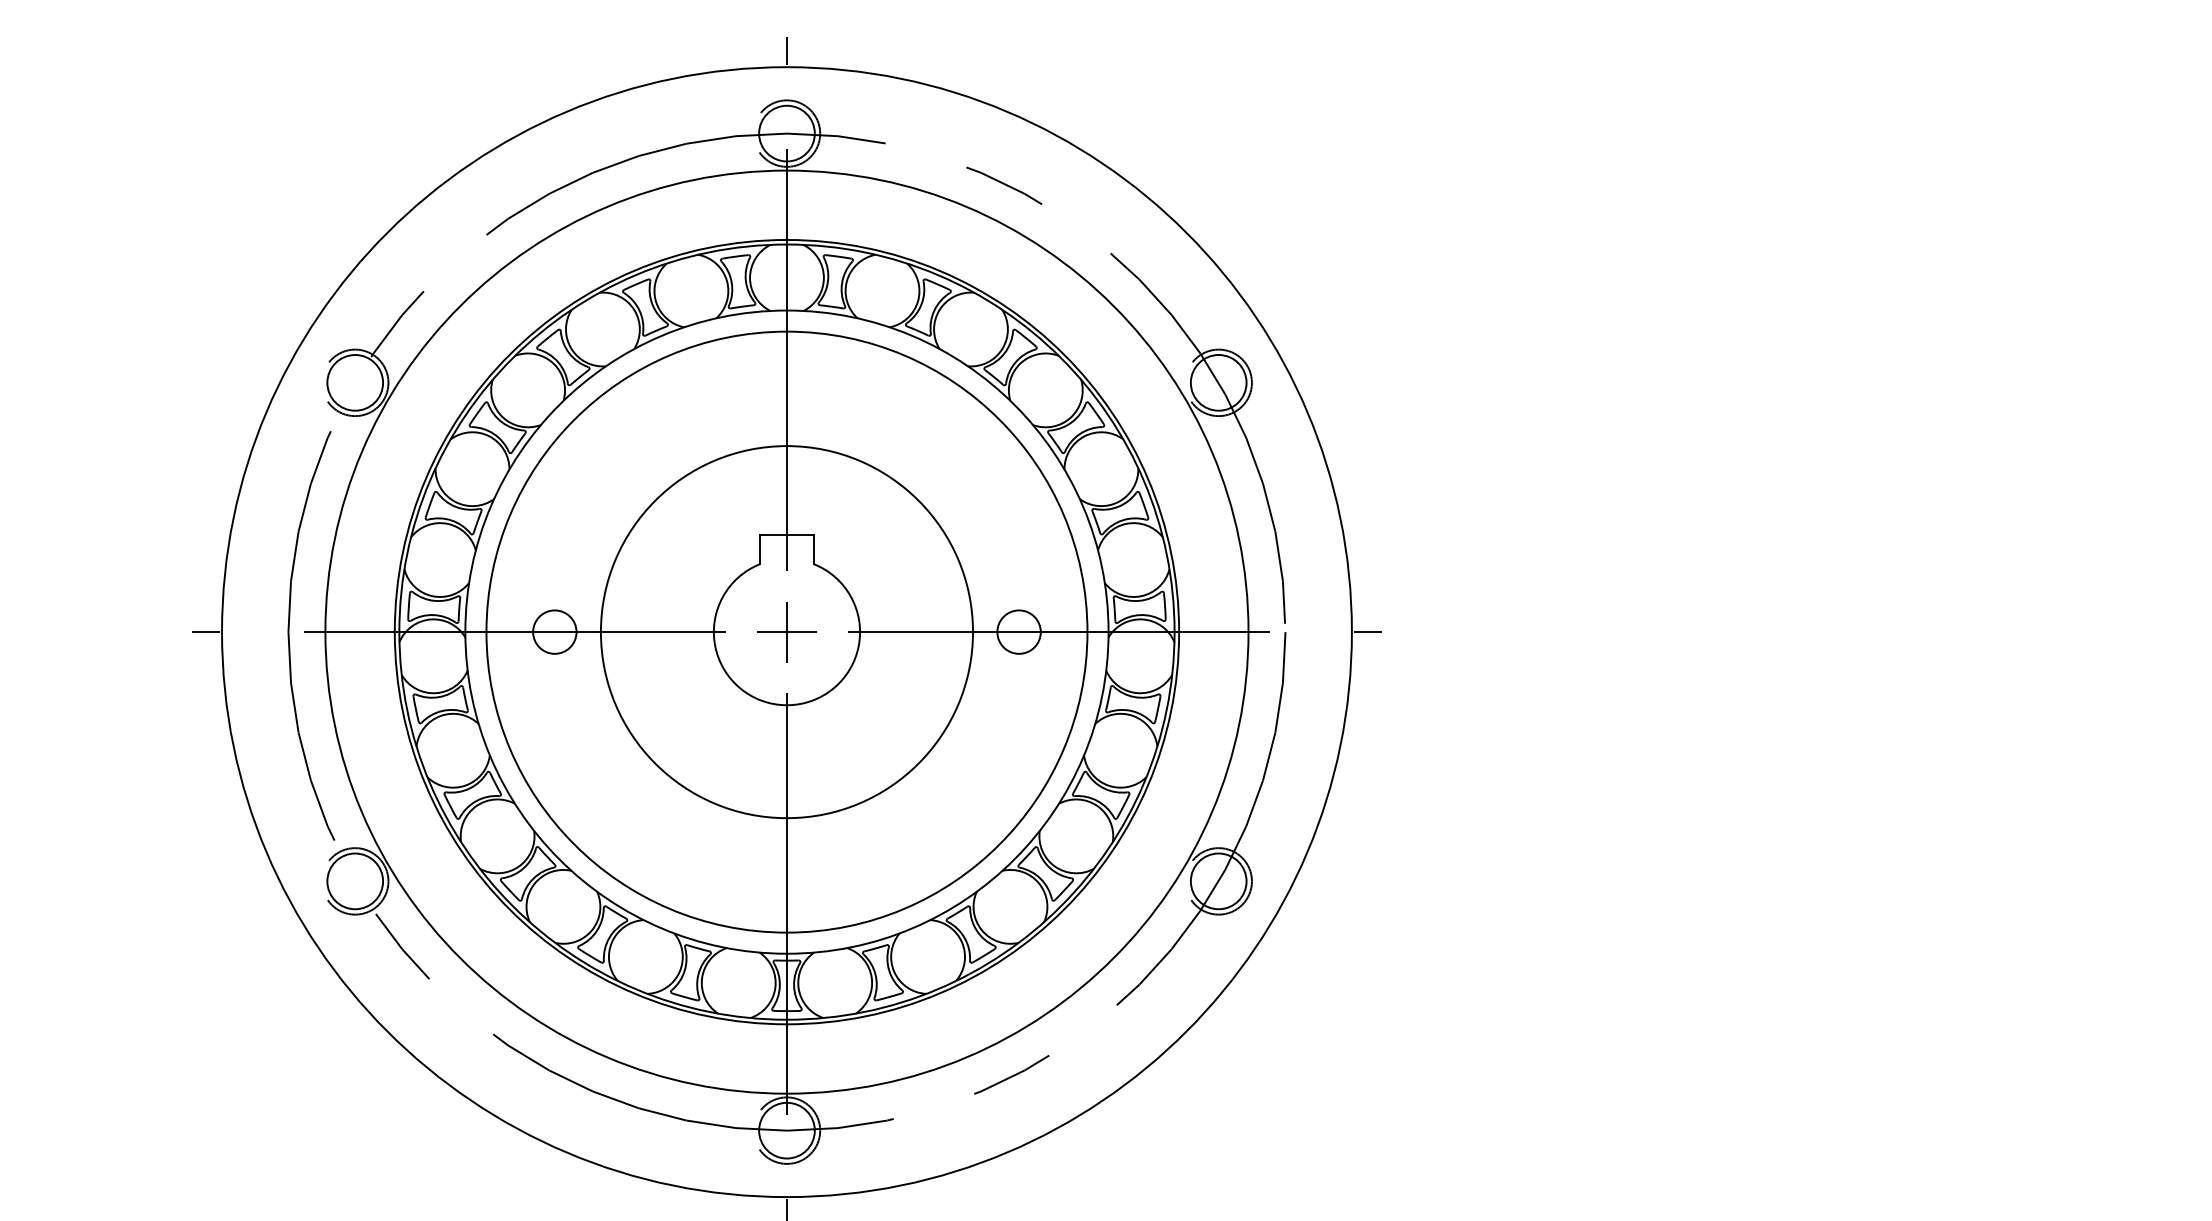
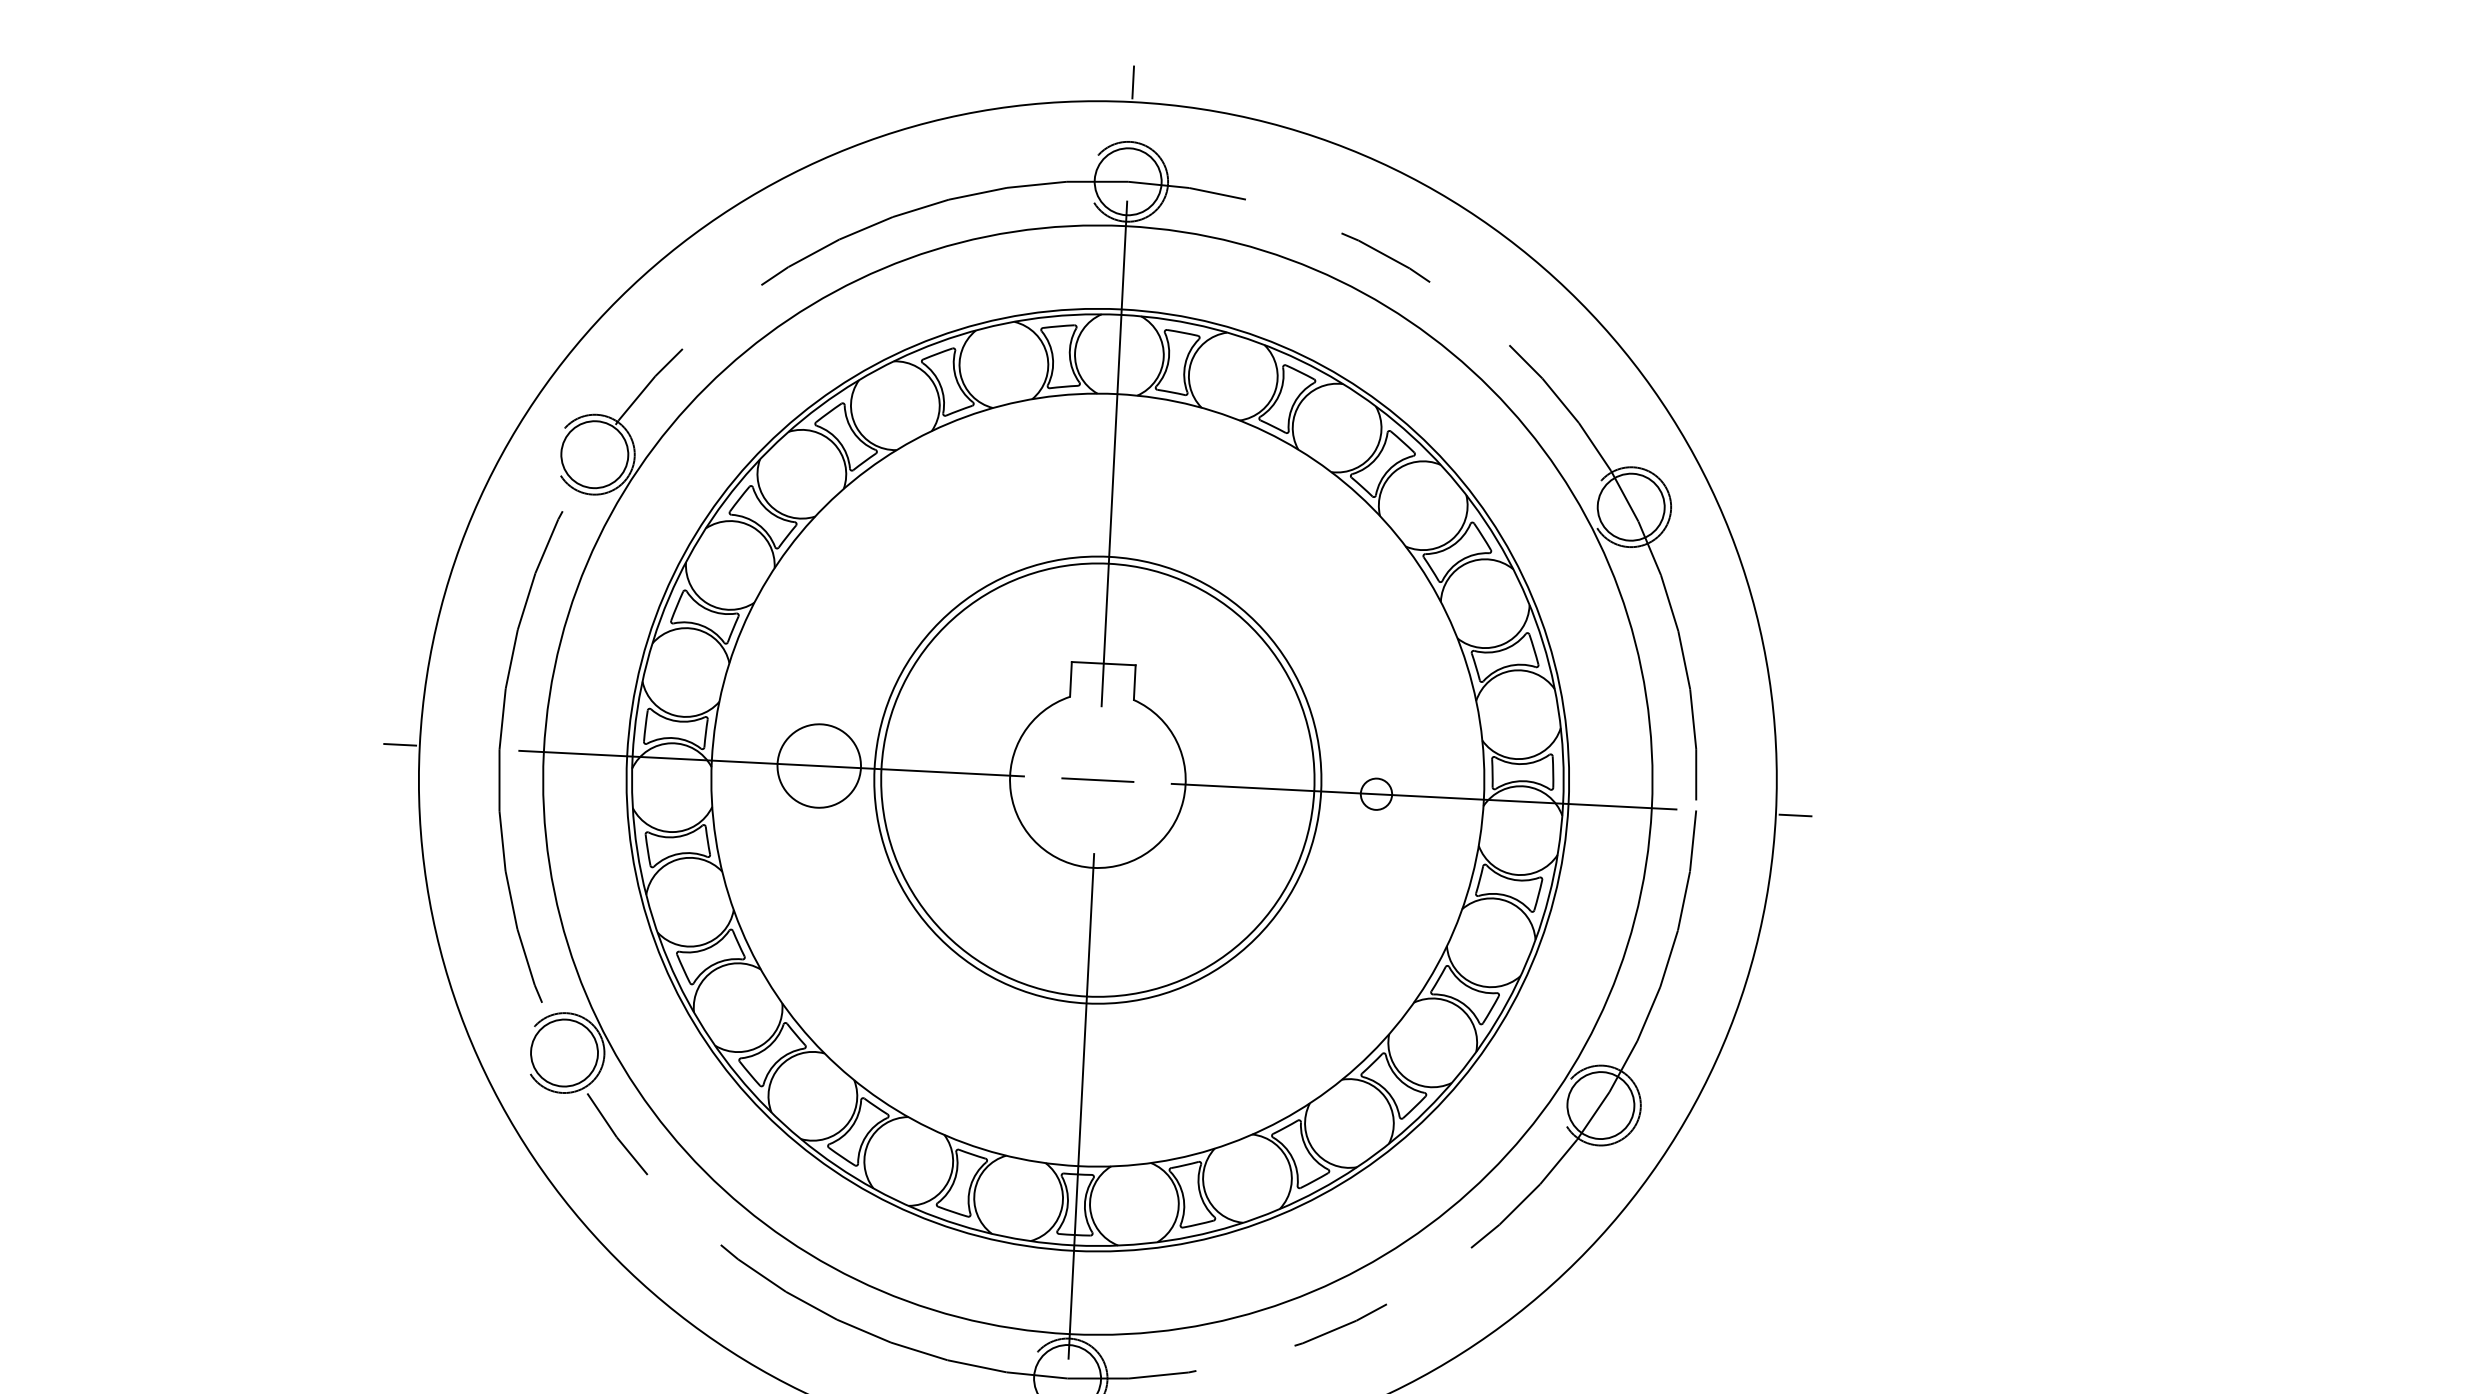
circle: (554, 631) -> (818, 765), size x1.6
circle: (786, 631) -> (1097, 779), size x0.6
line: (786, 631) -> (1097, 779), removed
circle: (1018, 631) -> (1375, 793), size x0.6

